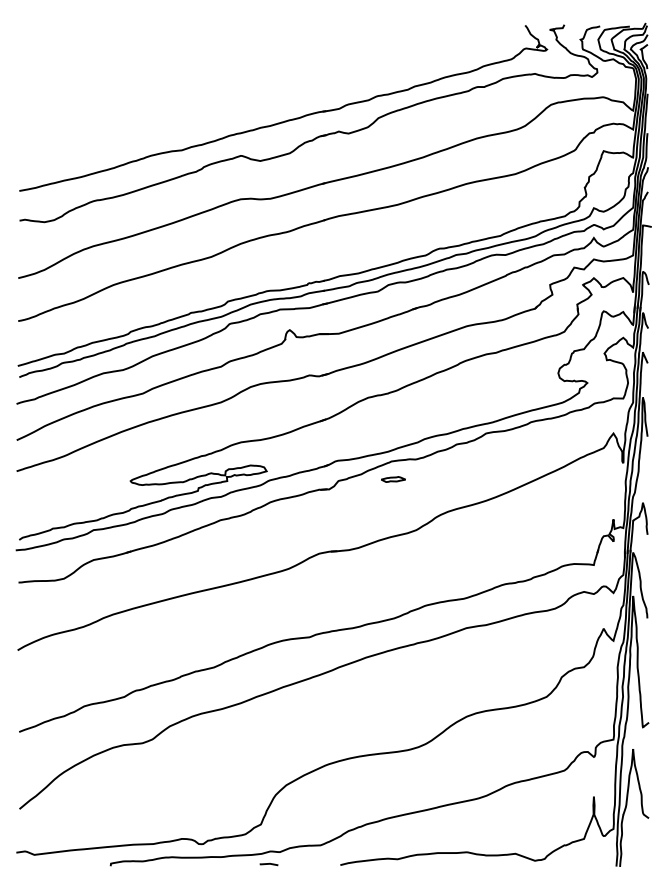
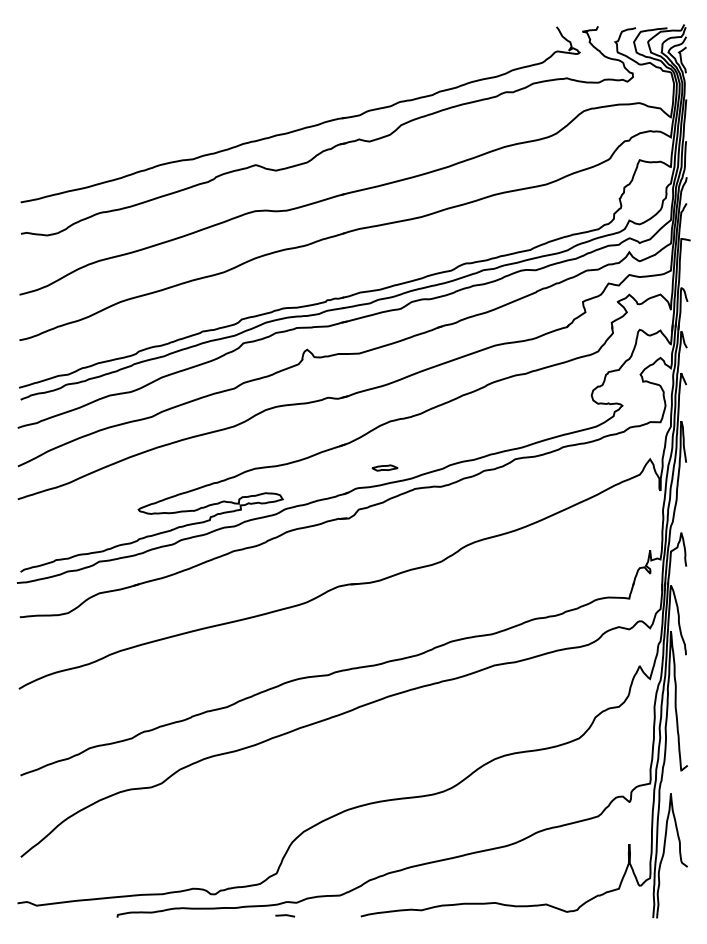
part: (392, 479) -> (384, 467), moved

